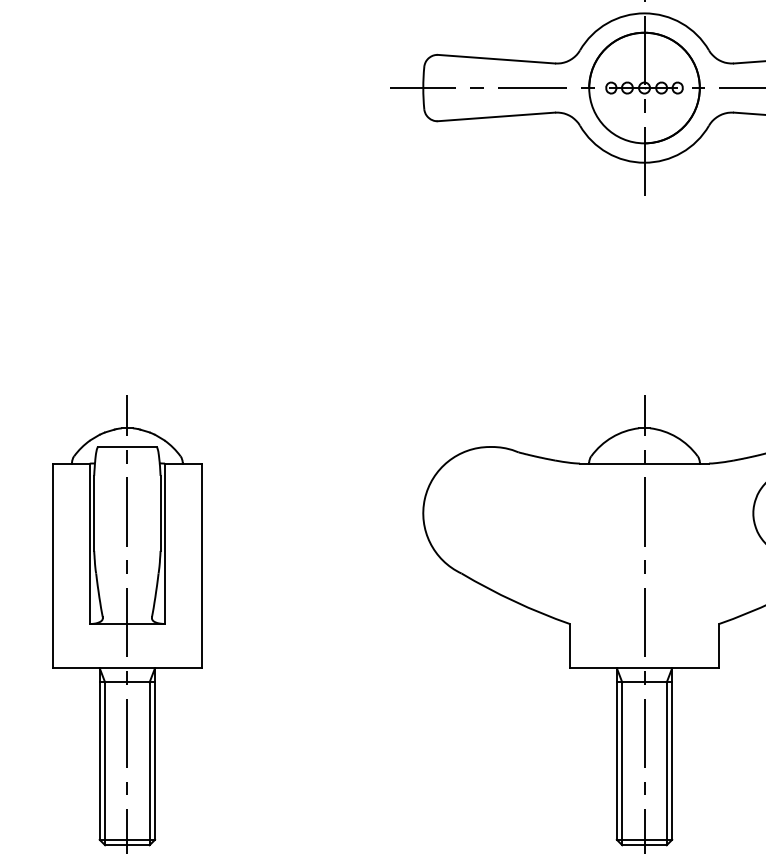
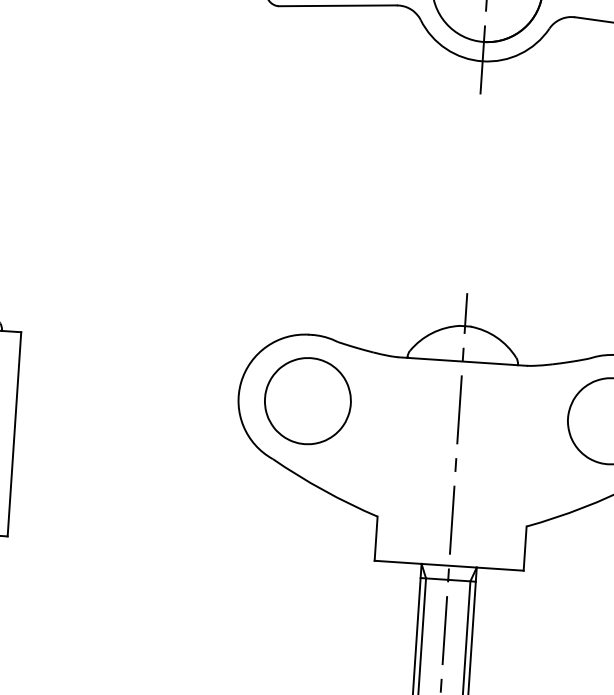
part: (492, 513) -> (307, 401), added

